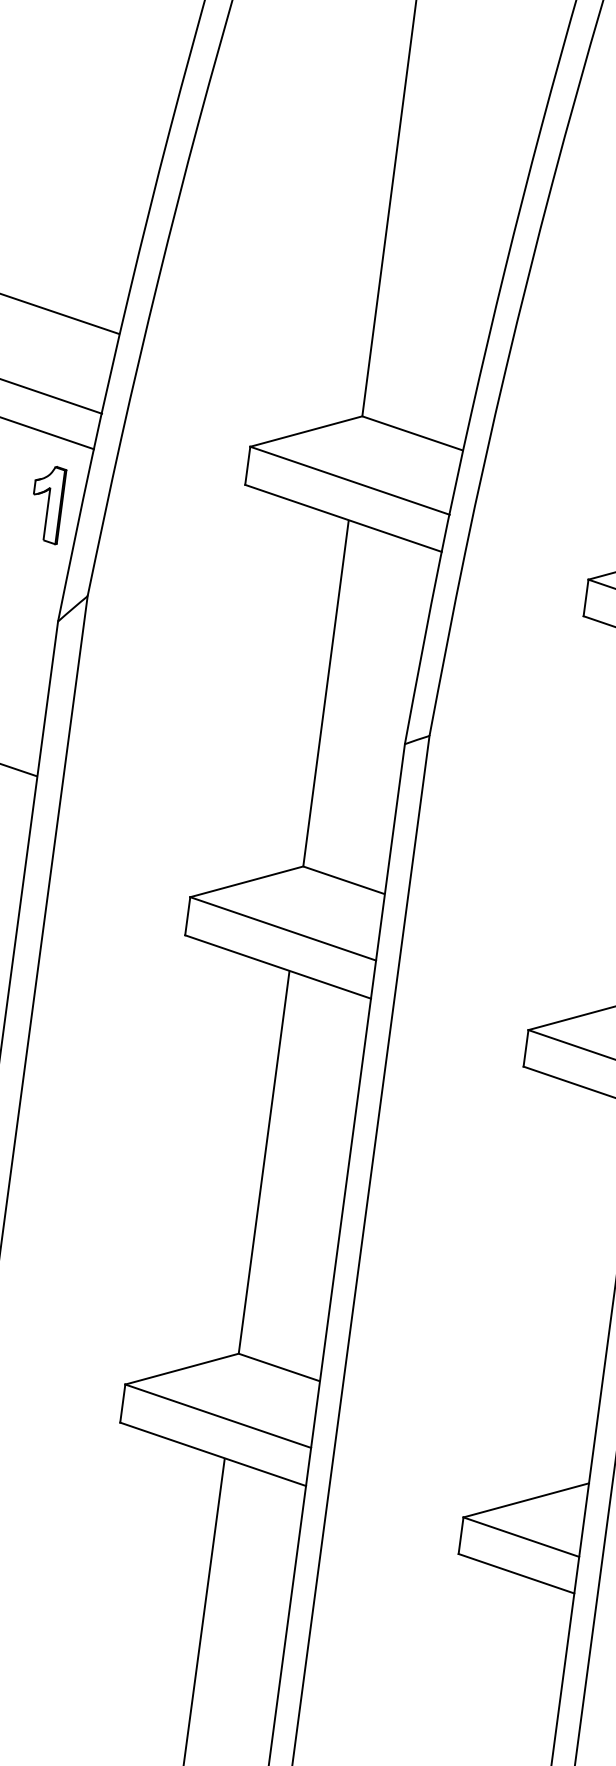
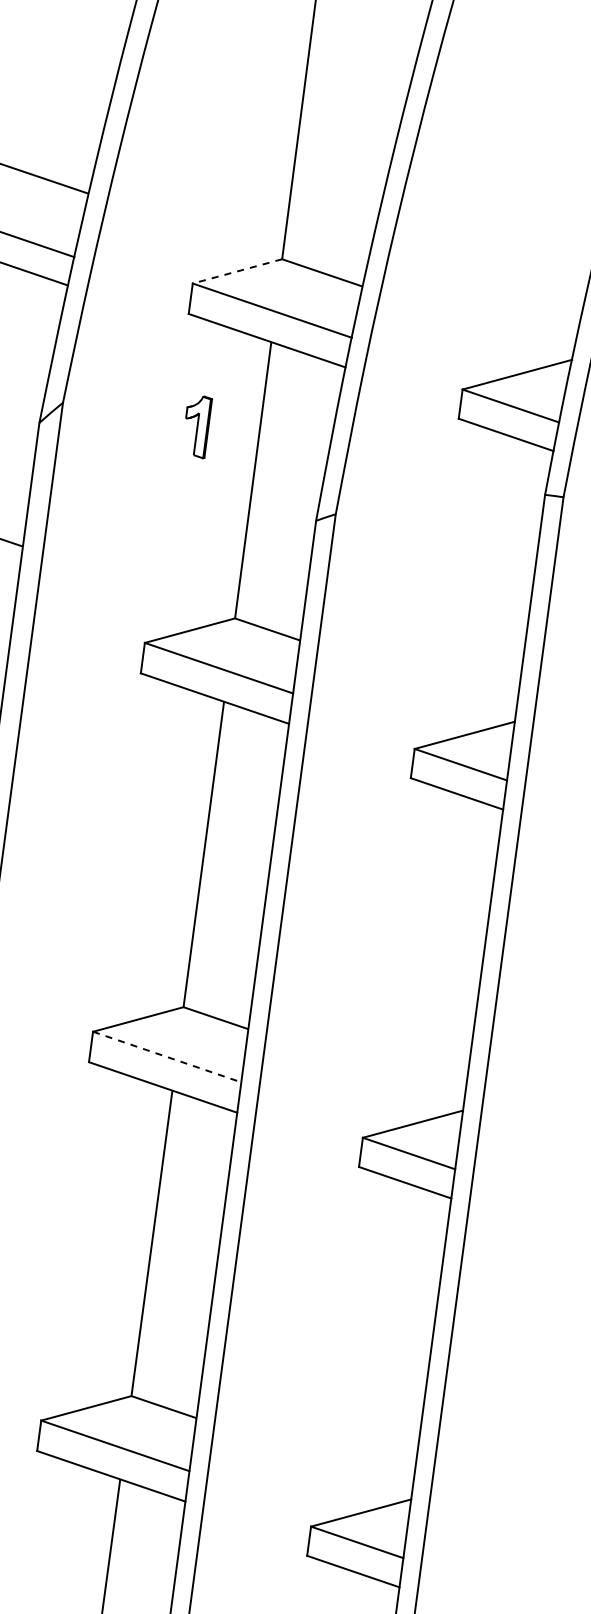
line: (306, 431) -> (237, 271), solid -> dashed
part: (50, 505) -> (199, 427), moved
line: (218, 1416) -> (167, 1057), solid -> dashed

